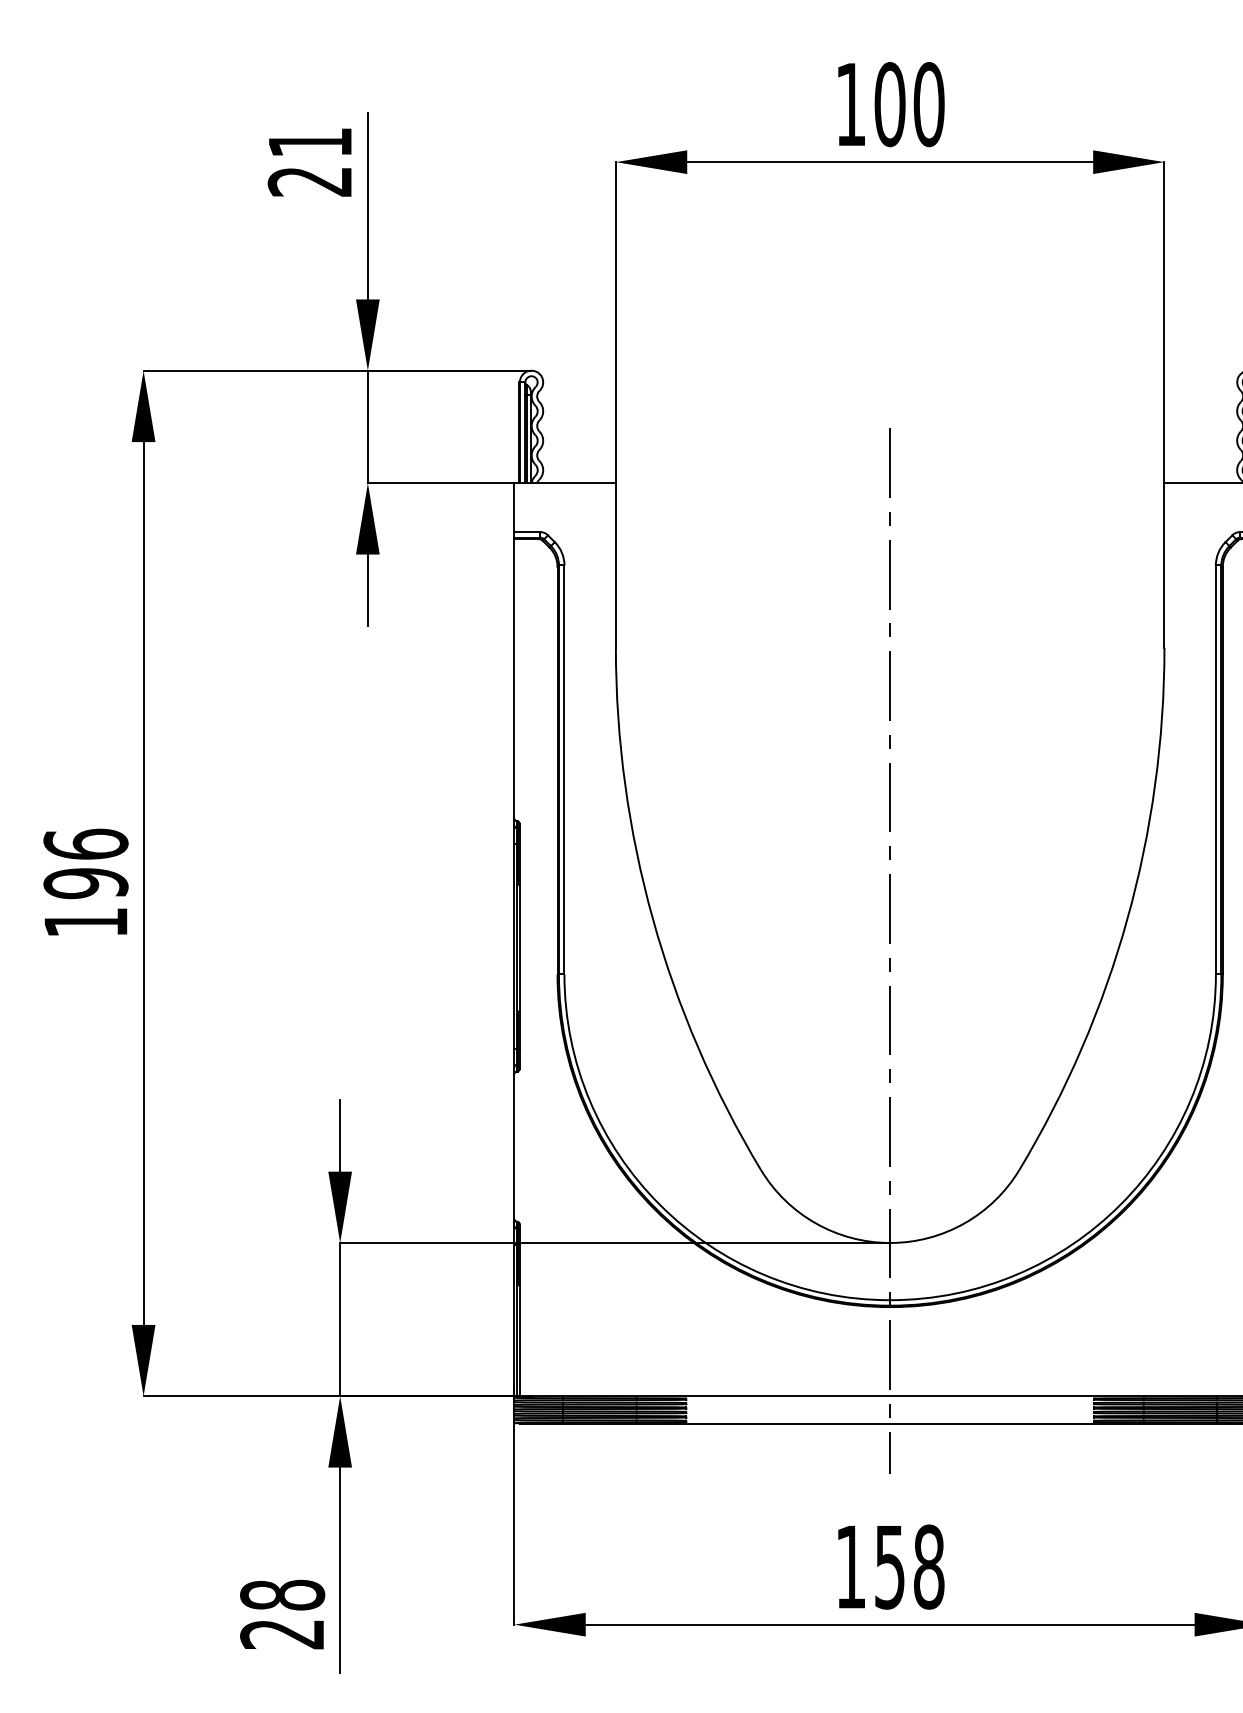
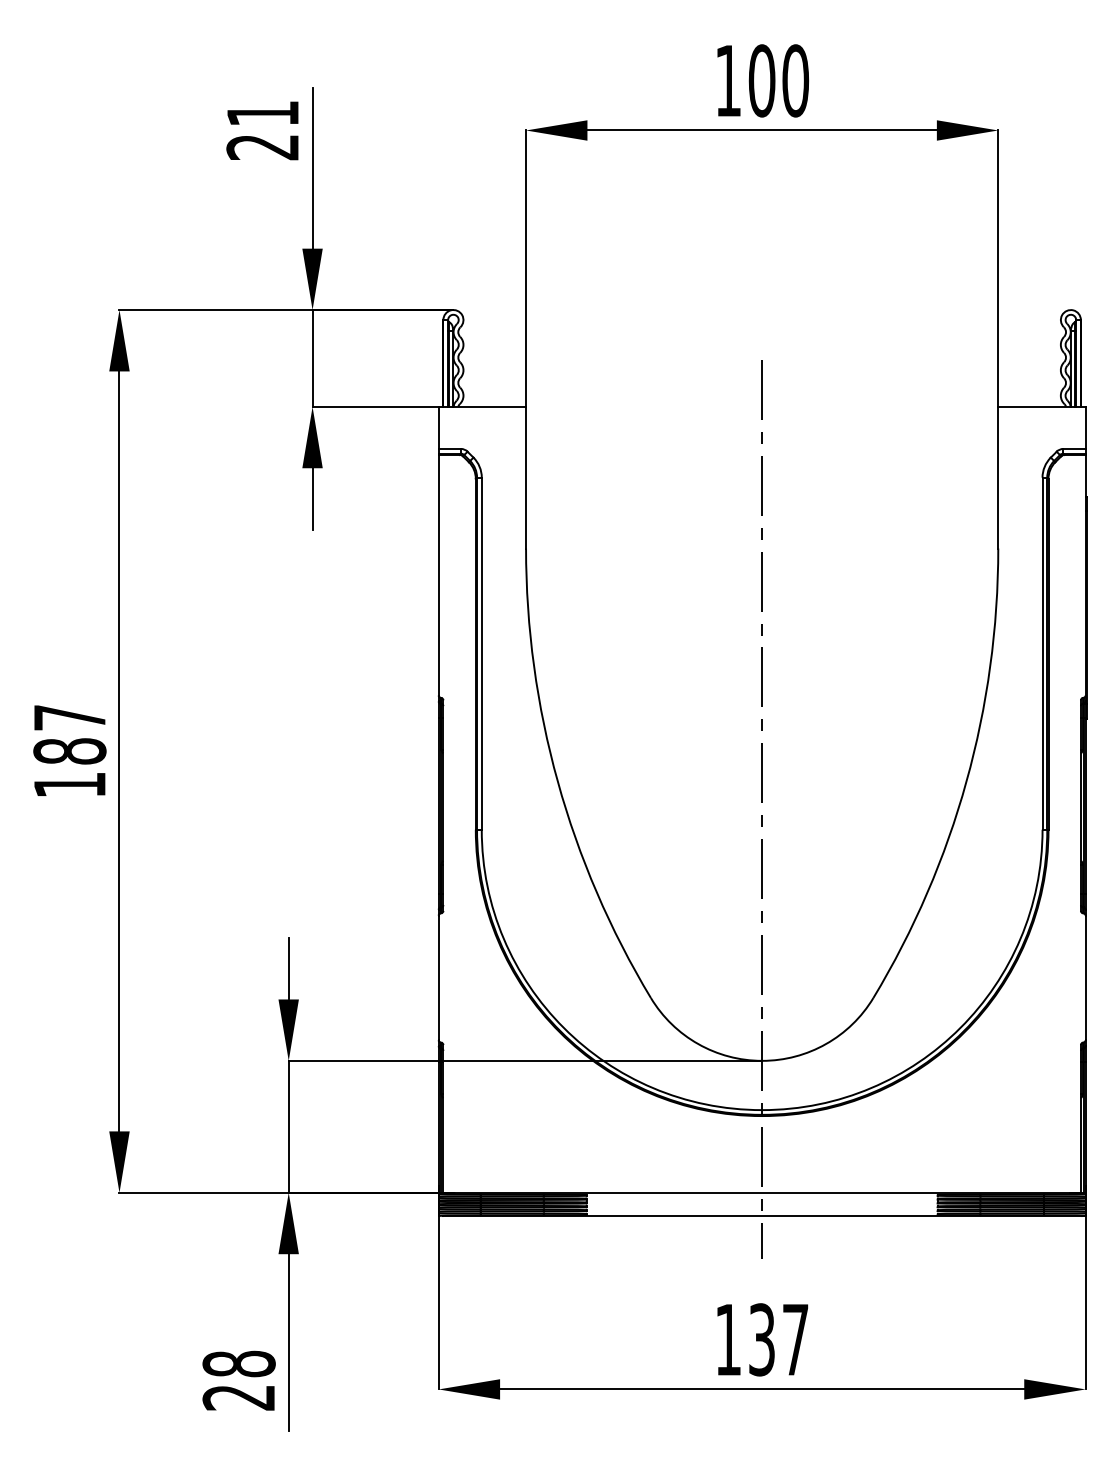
text: (85, 863) -> (69, 734), 196 -> 187
text: (909, 1566) -> (778, 1339), 158 -> 137

